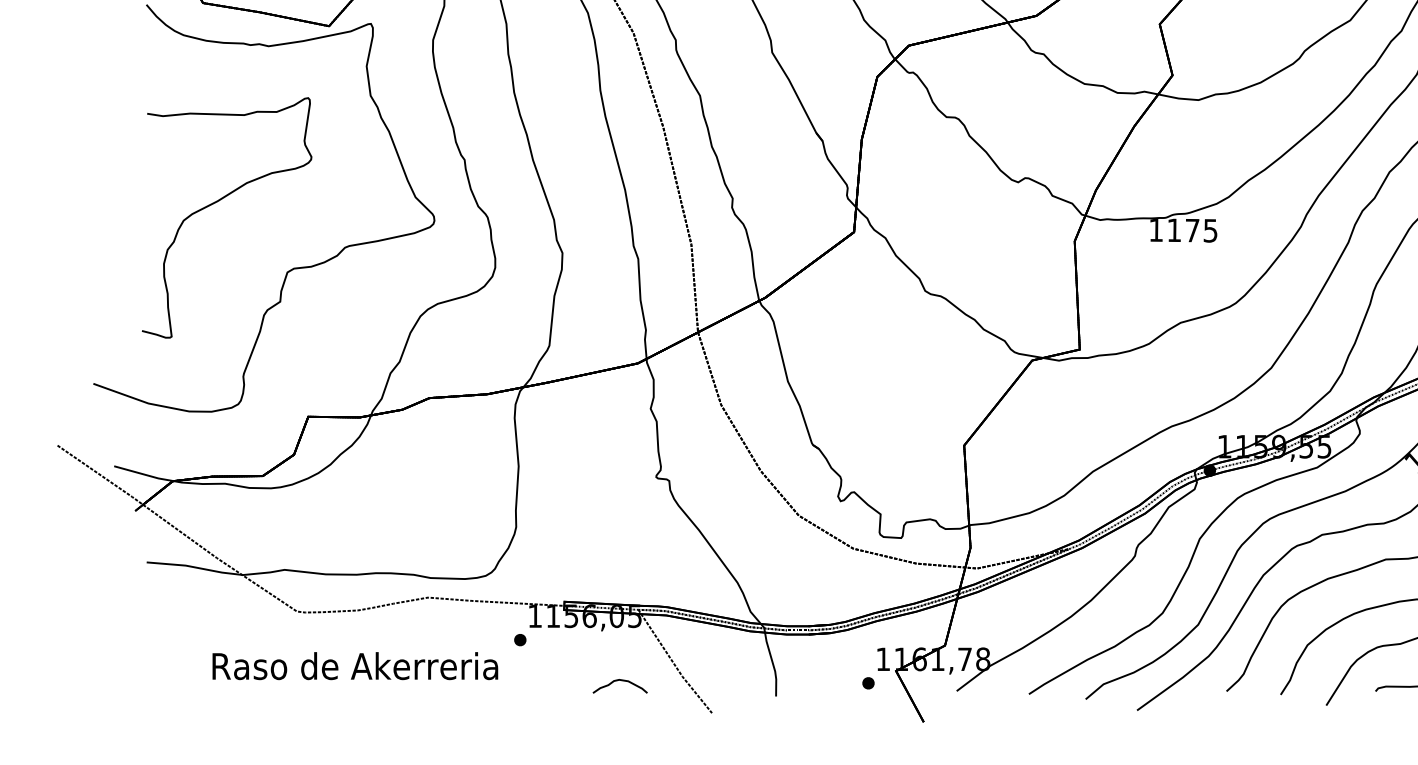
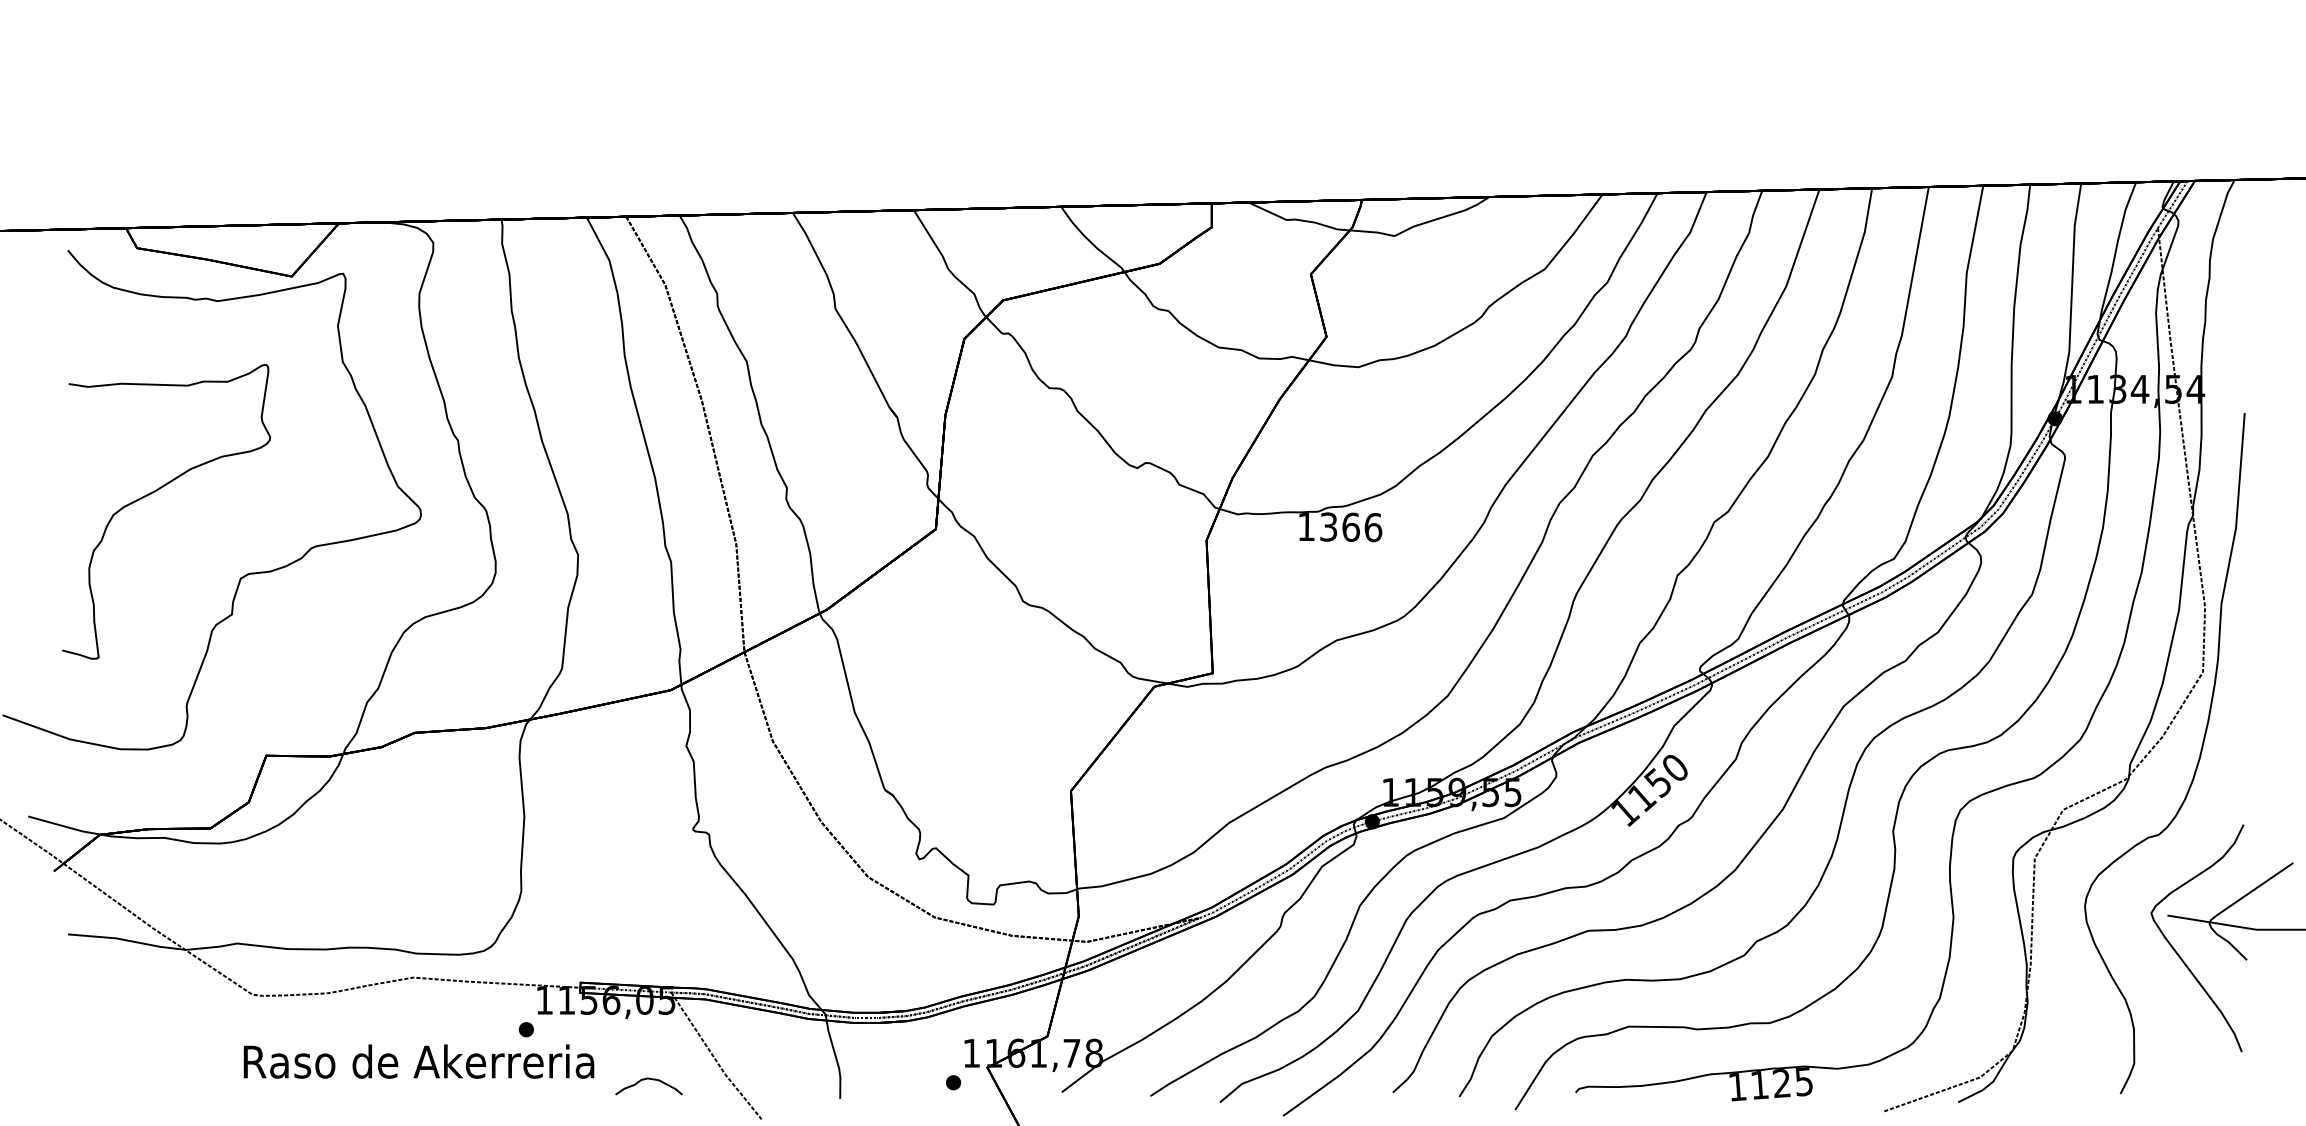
text: (1192, 230) -> (1351, 527), 1175 -> 1366
text: (354, 666) -> (418, 1061), moved

